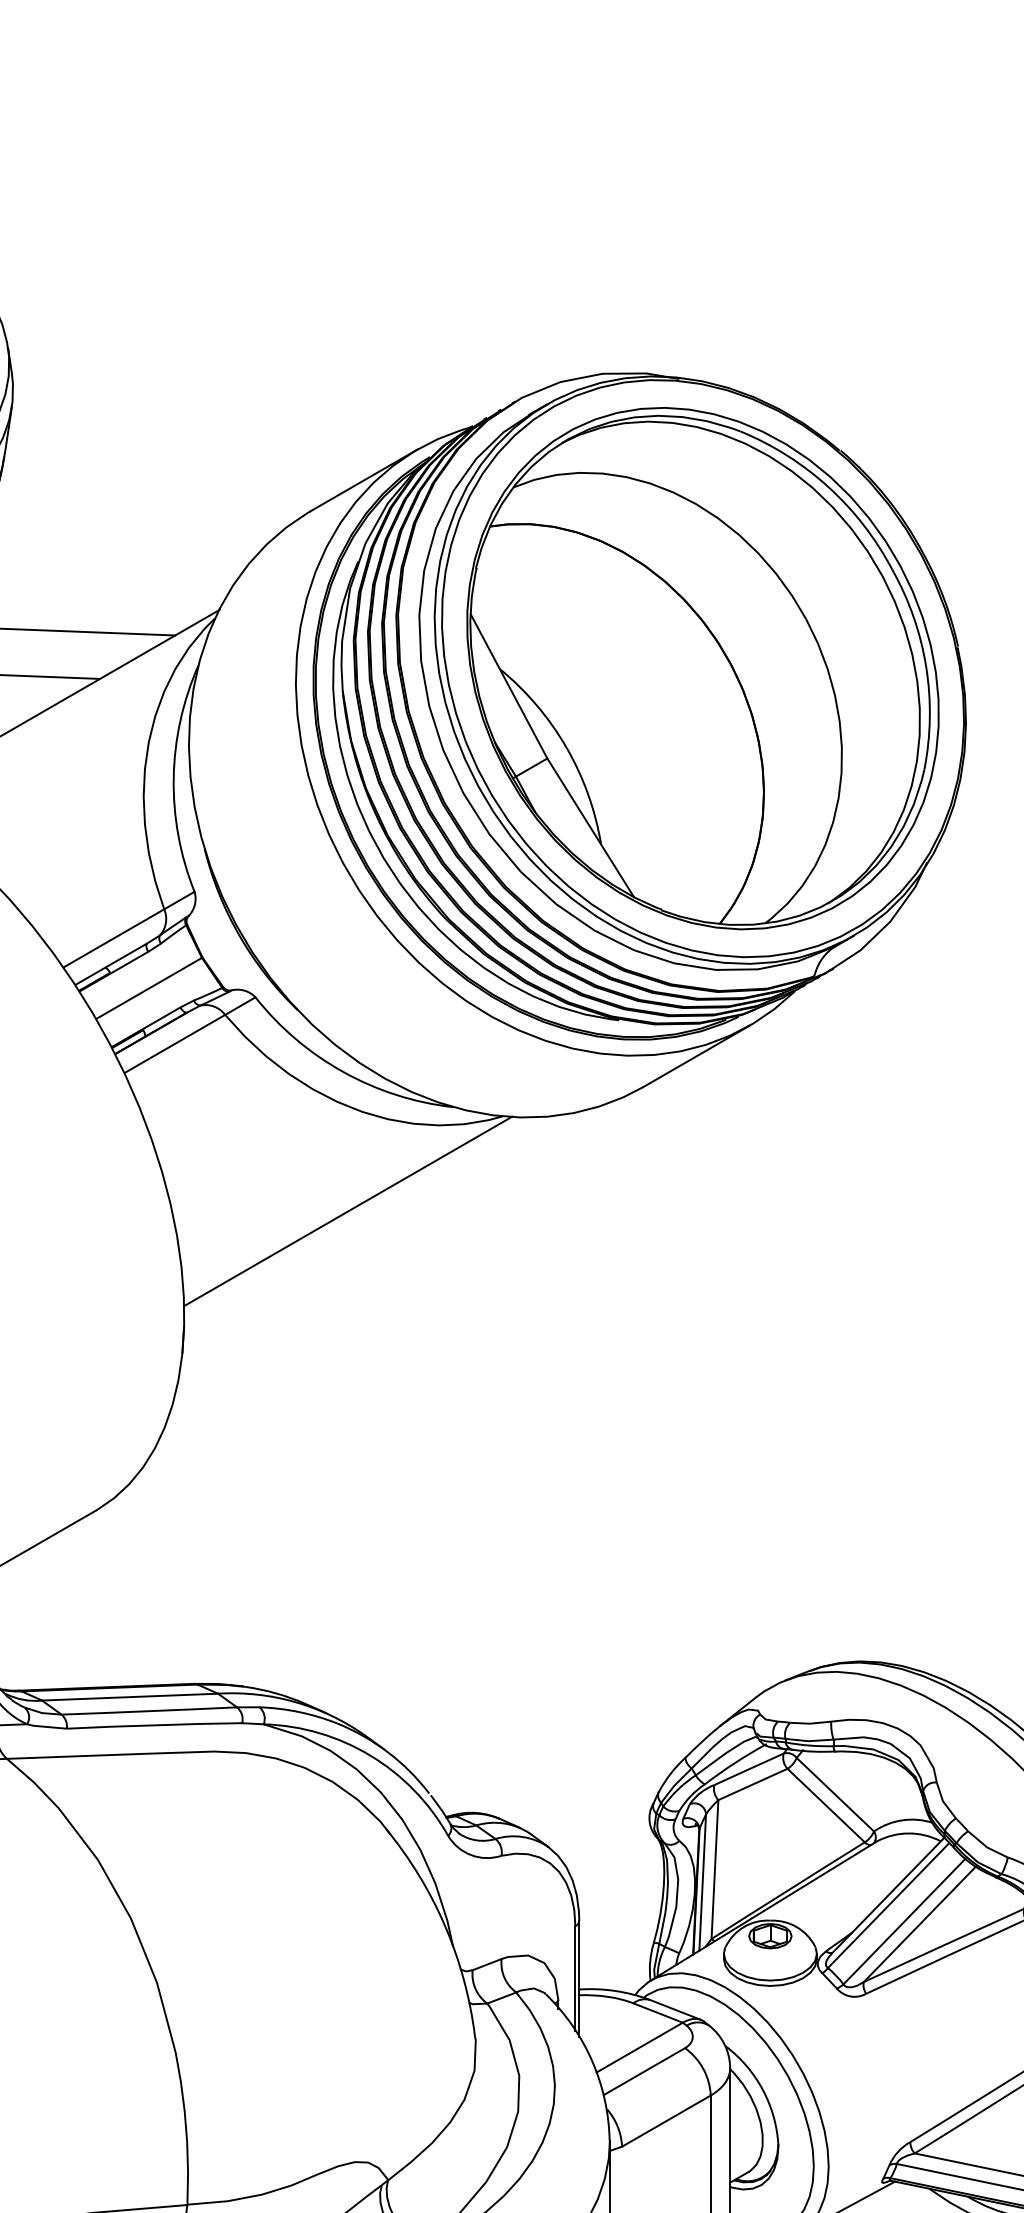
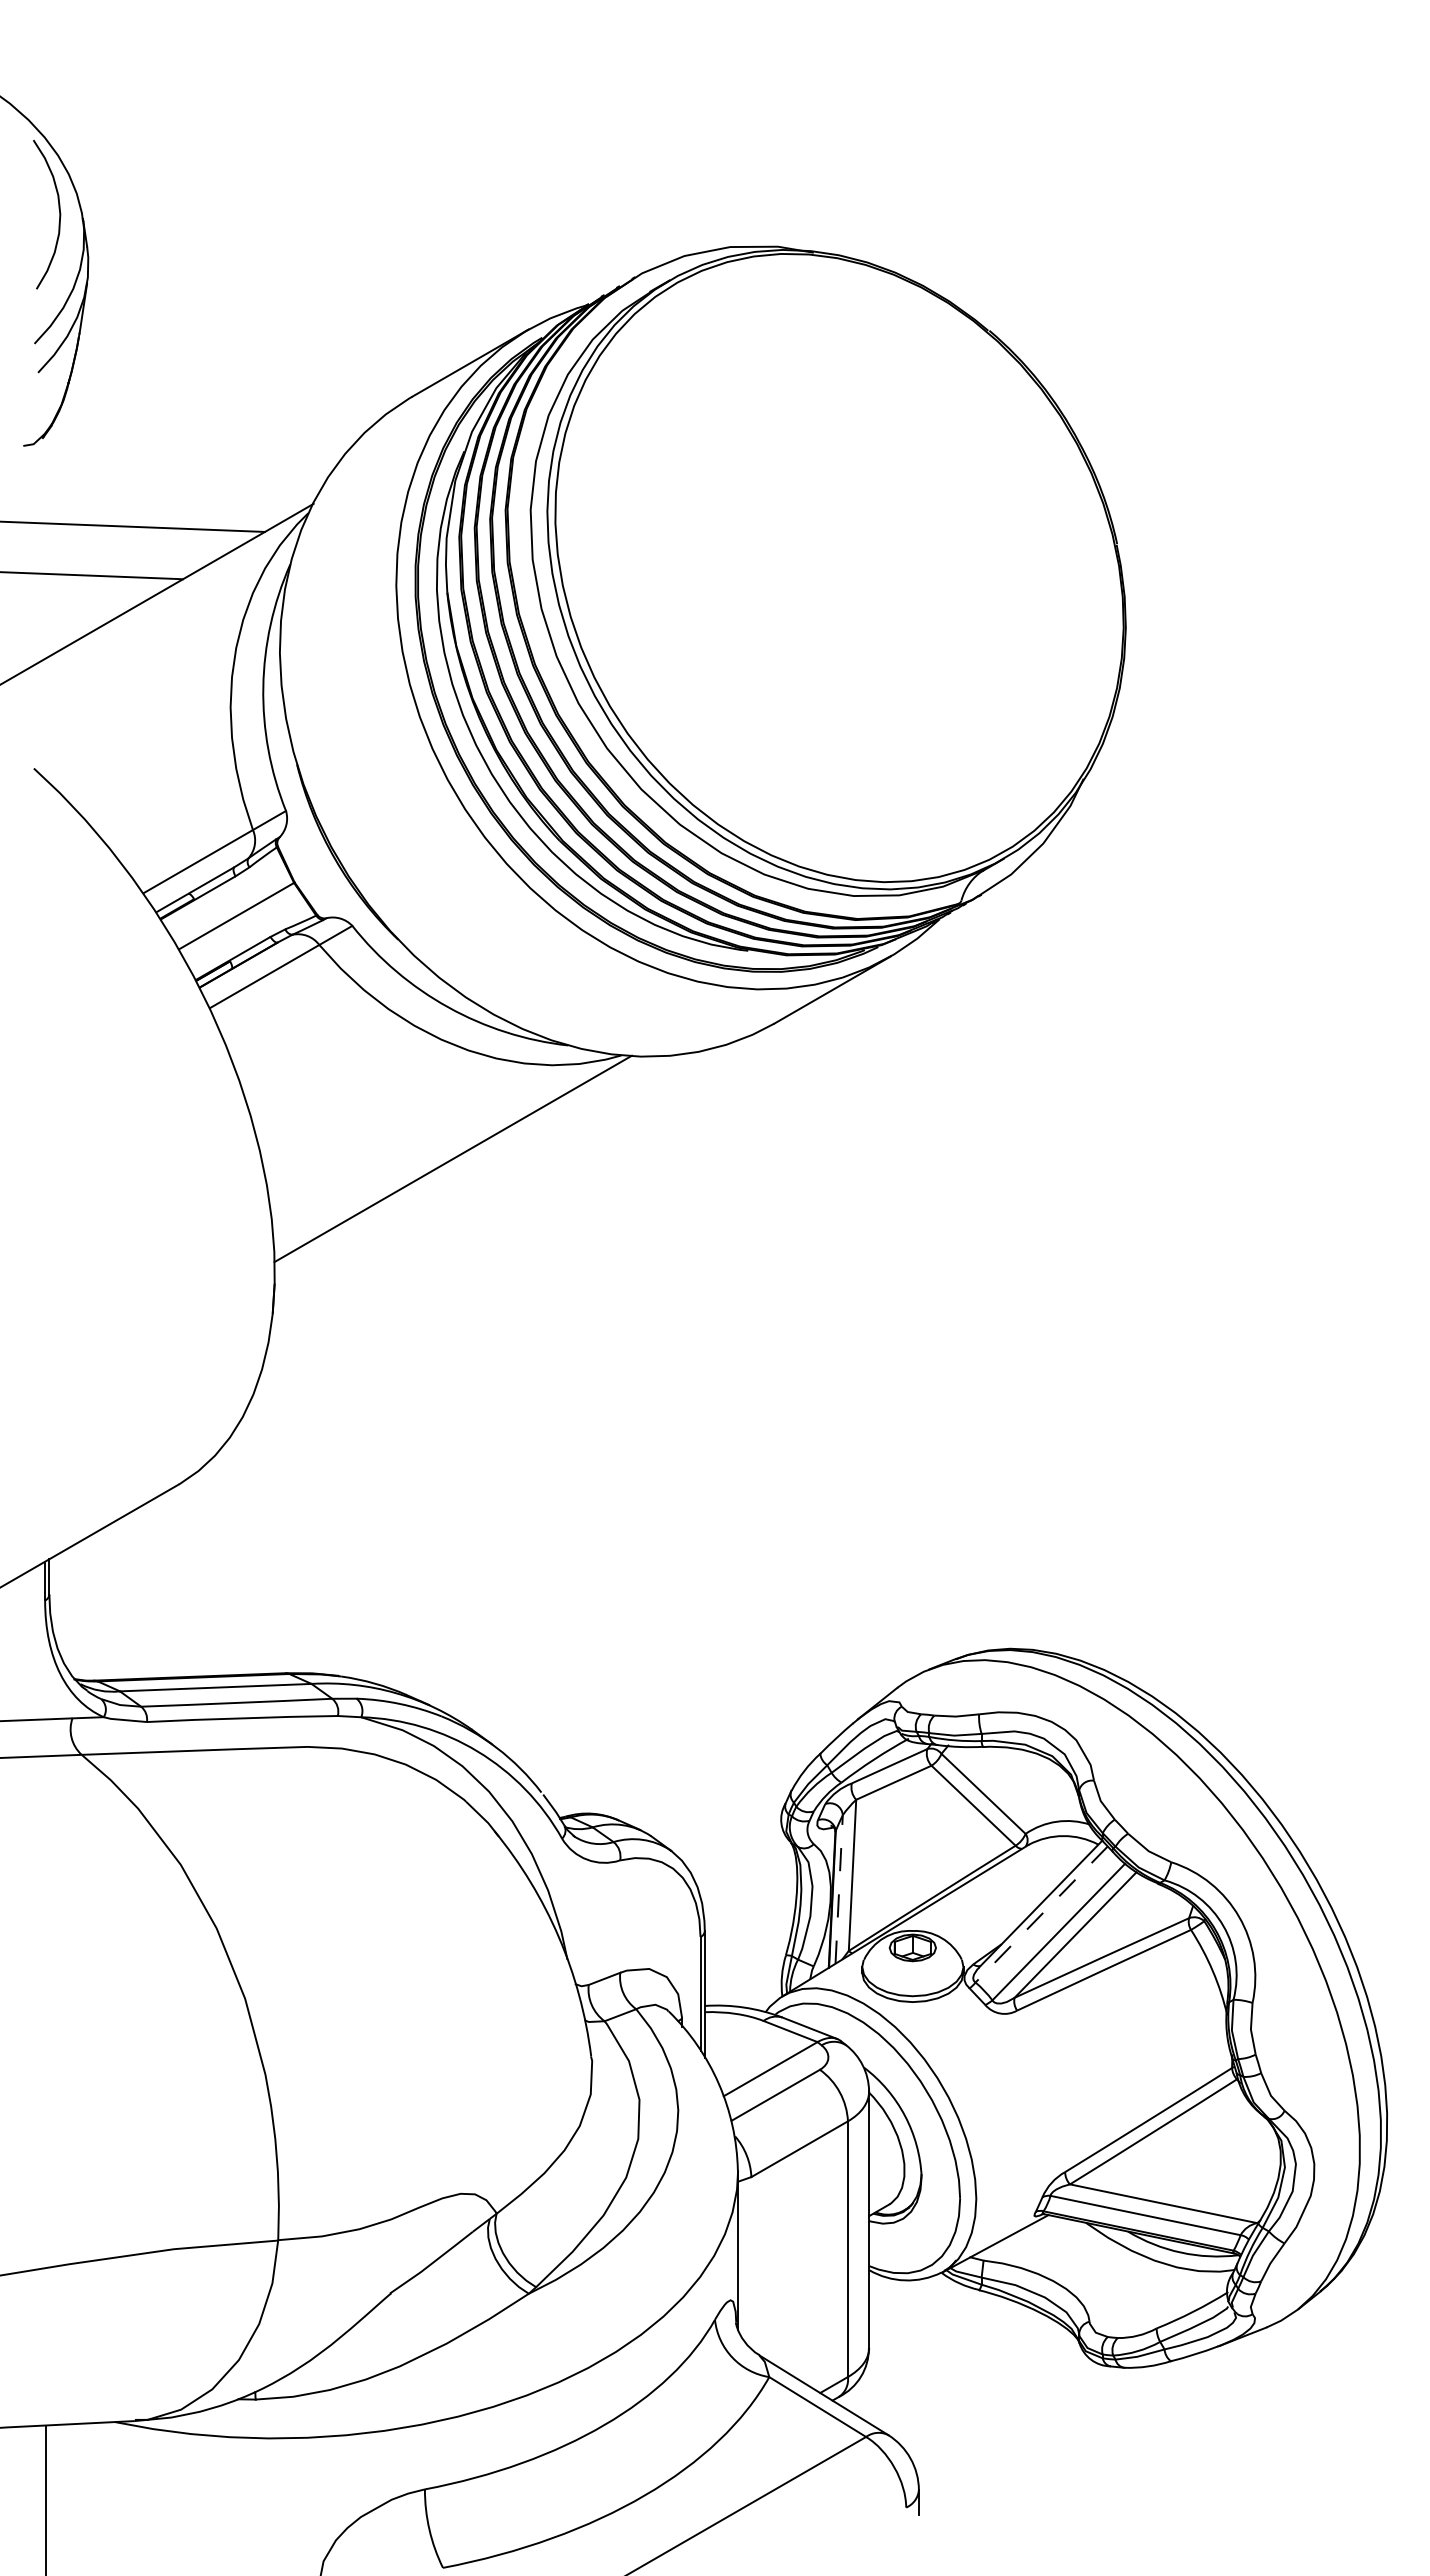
part: (703, 668) -> (839, 567), removed
line: (703, 1881) -> (839, 1888), solid -> dashed
line: (888, 1905) -> (1041, 1914), solid -> dashed

